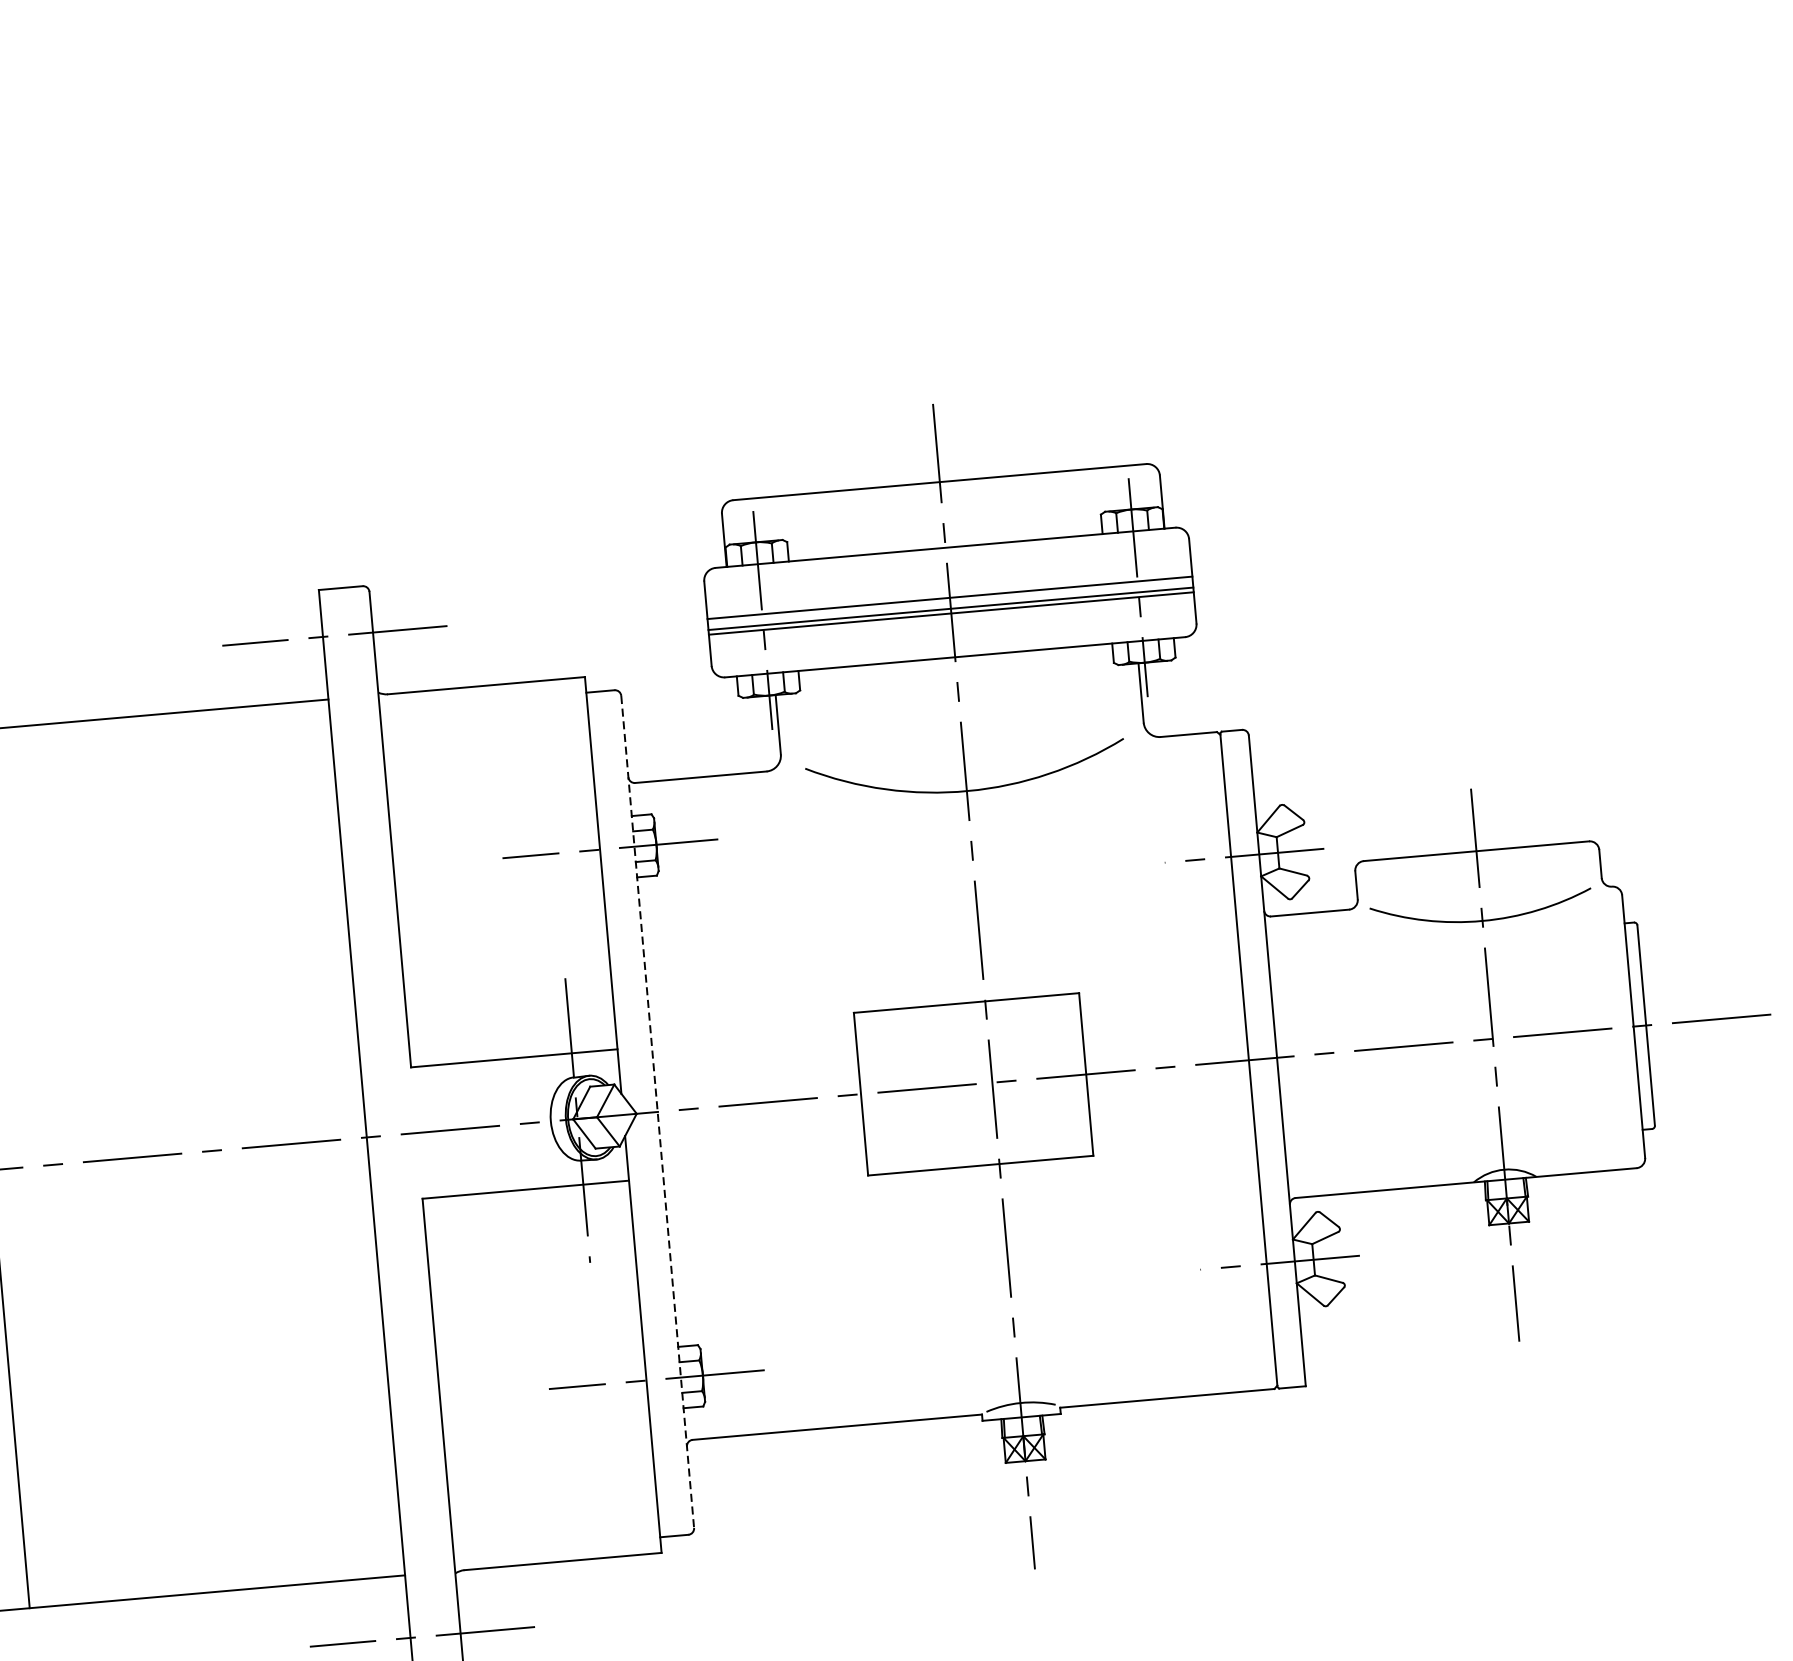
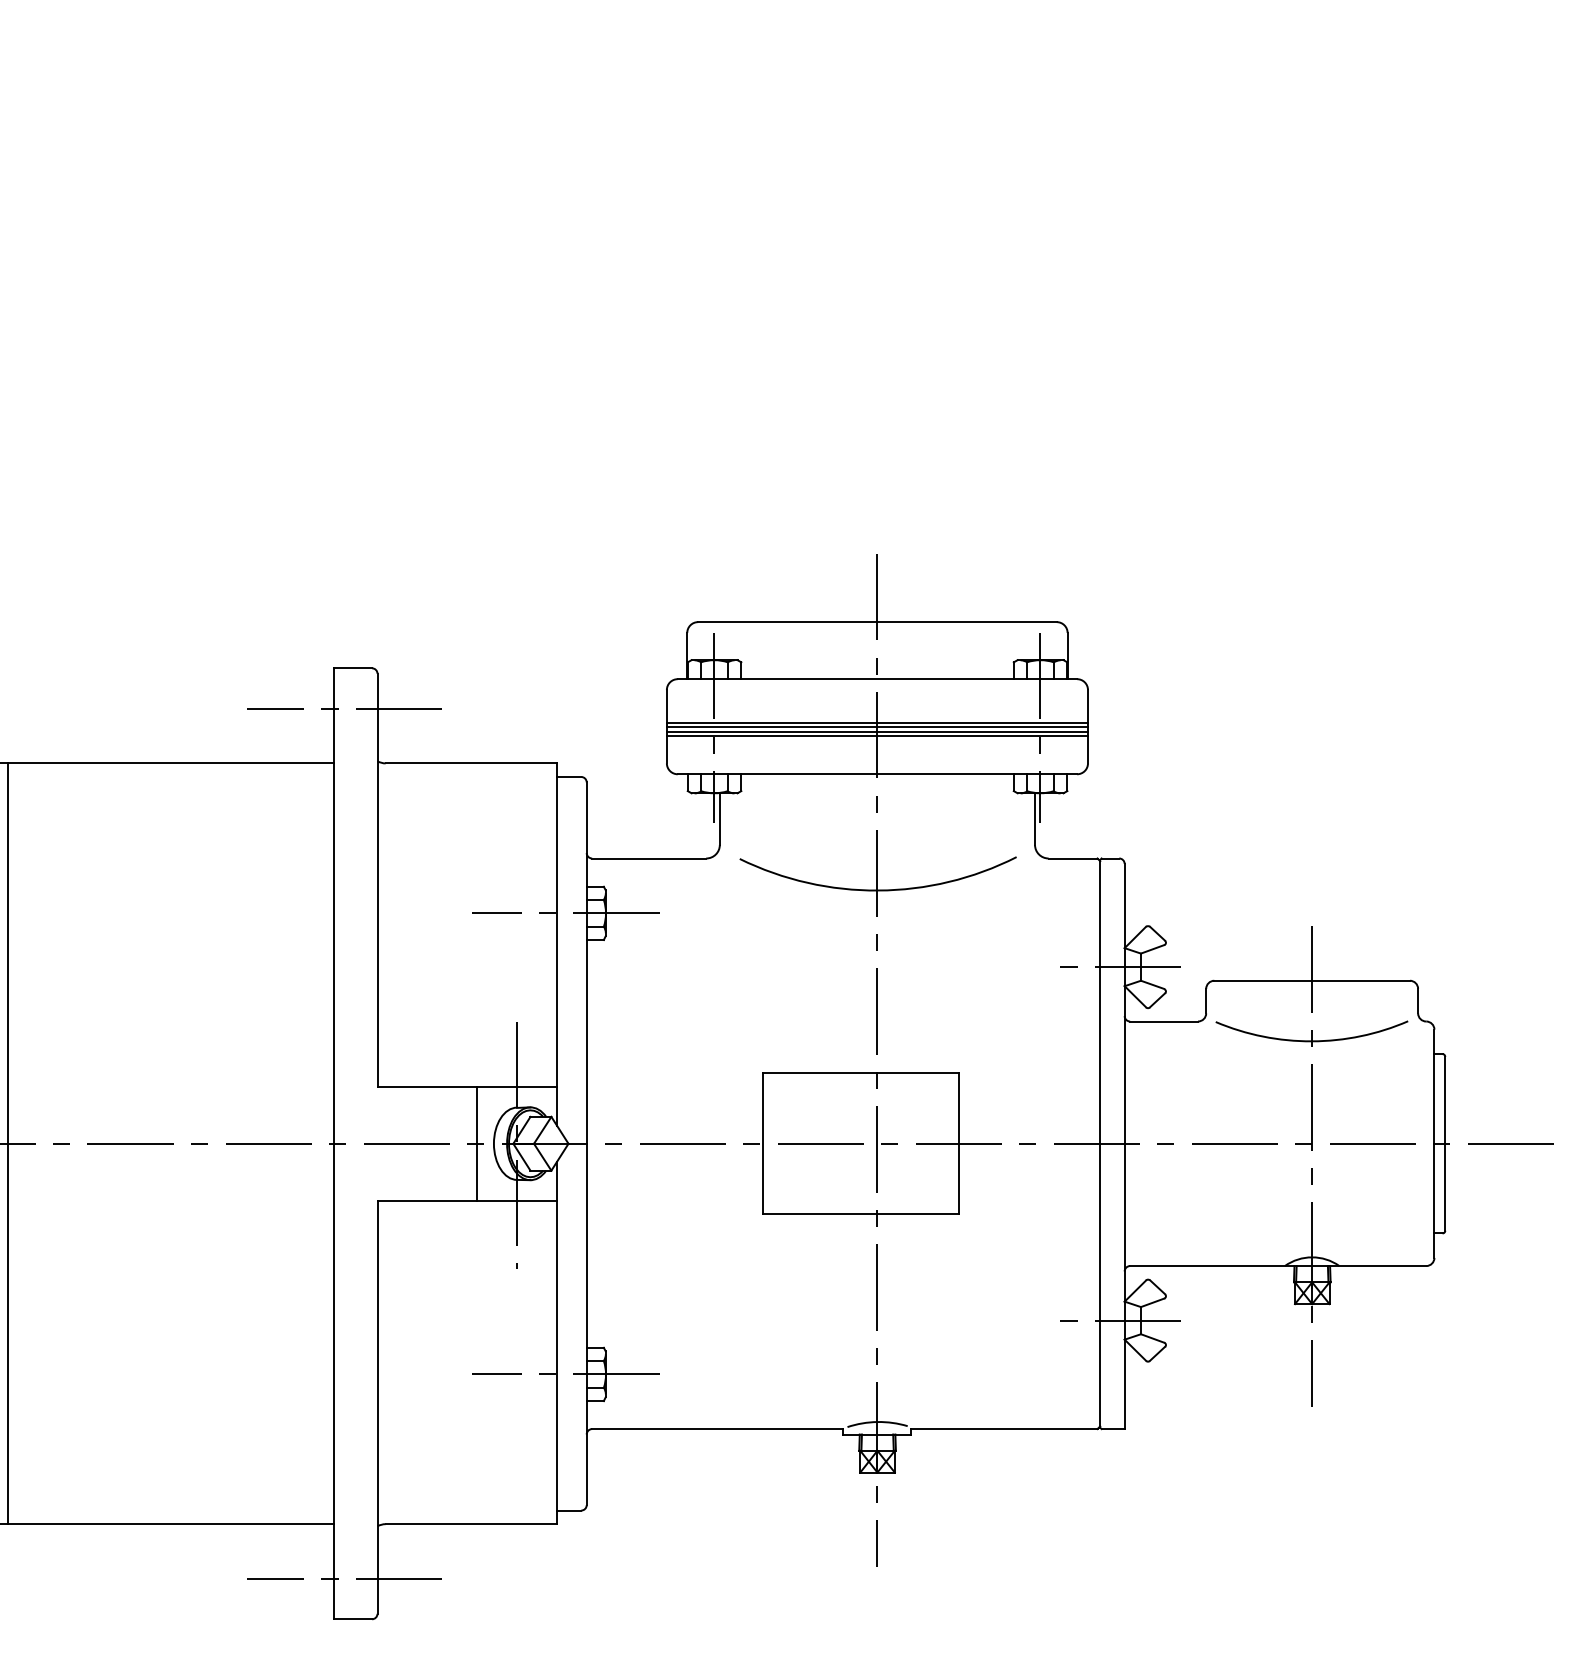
line: (950, 602) -> (877, 726), added
line: (657, 1112) -> (586, 1144), dashed -> solid
line: (531, 1122) -> (477, 1143), added

